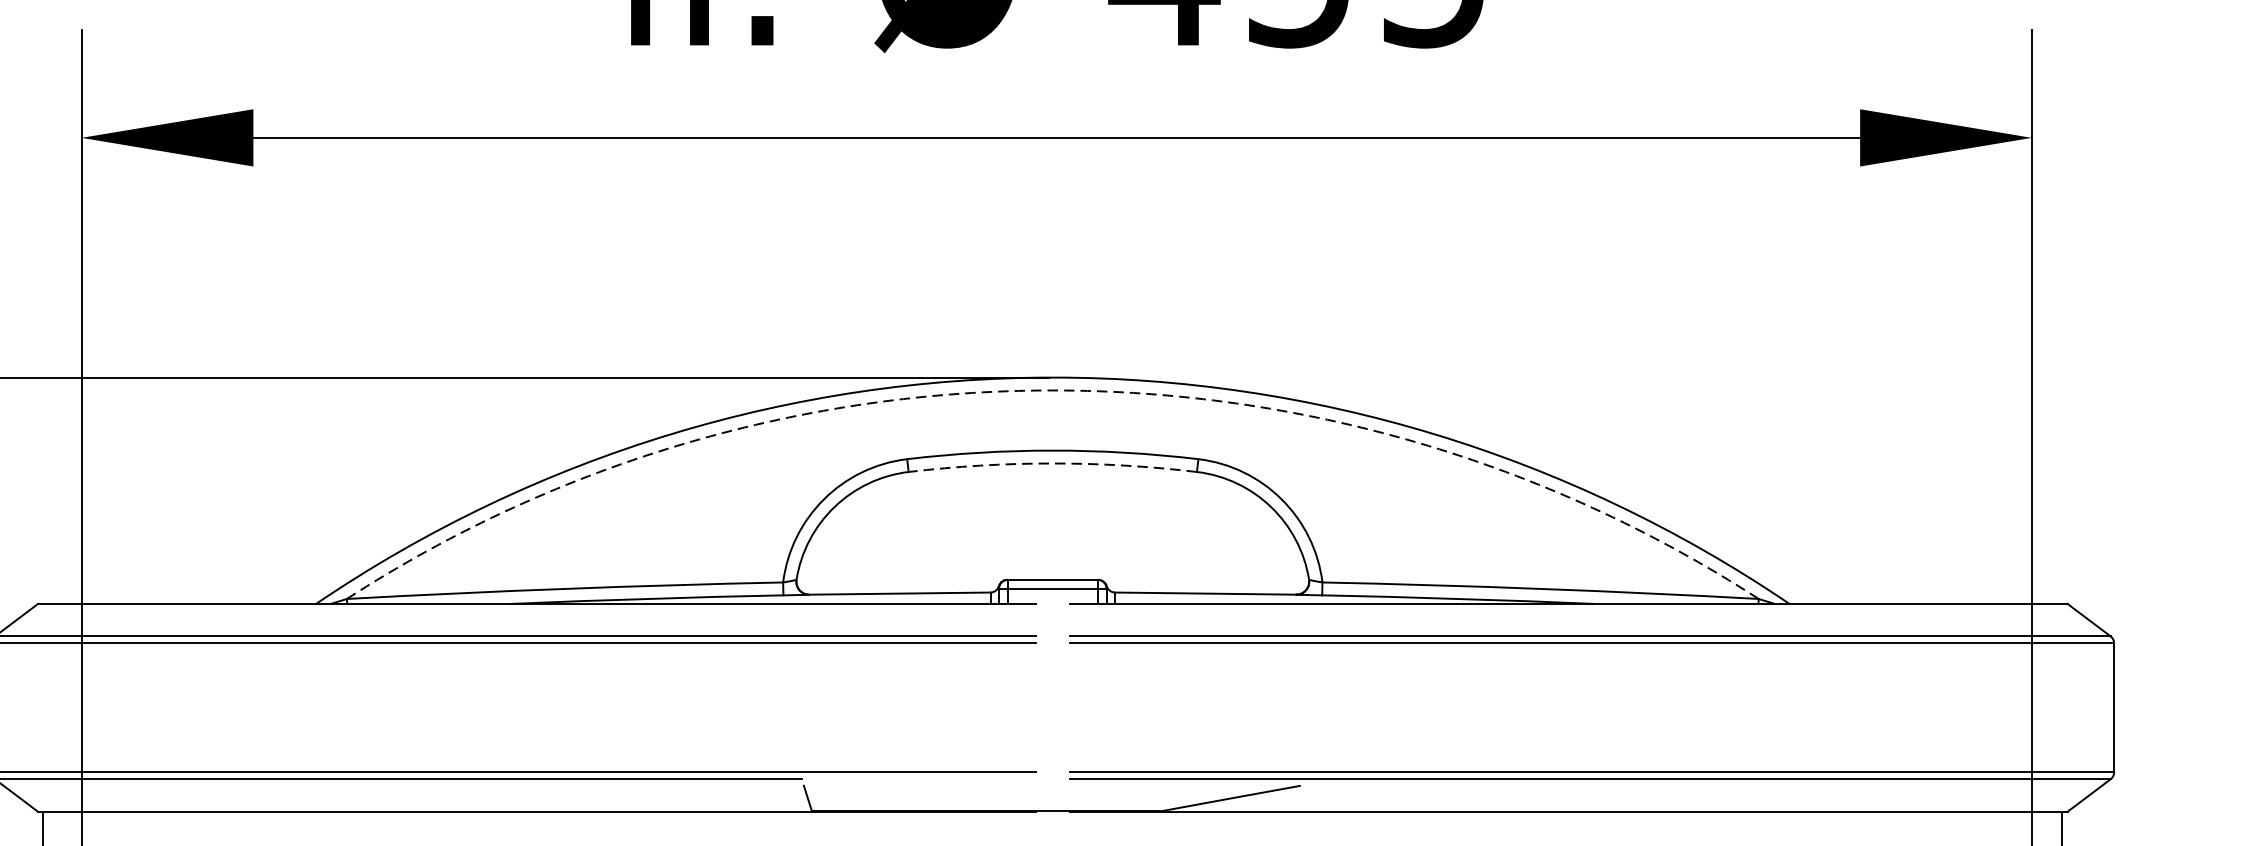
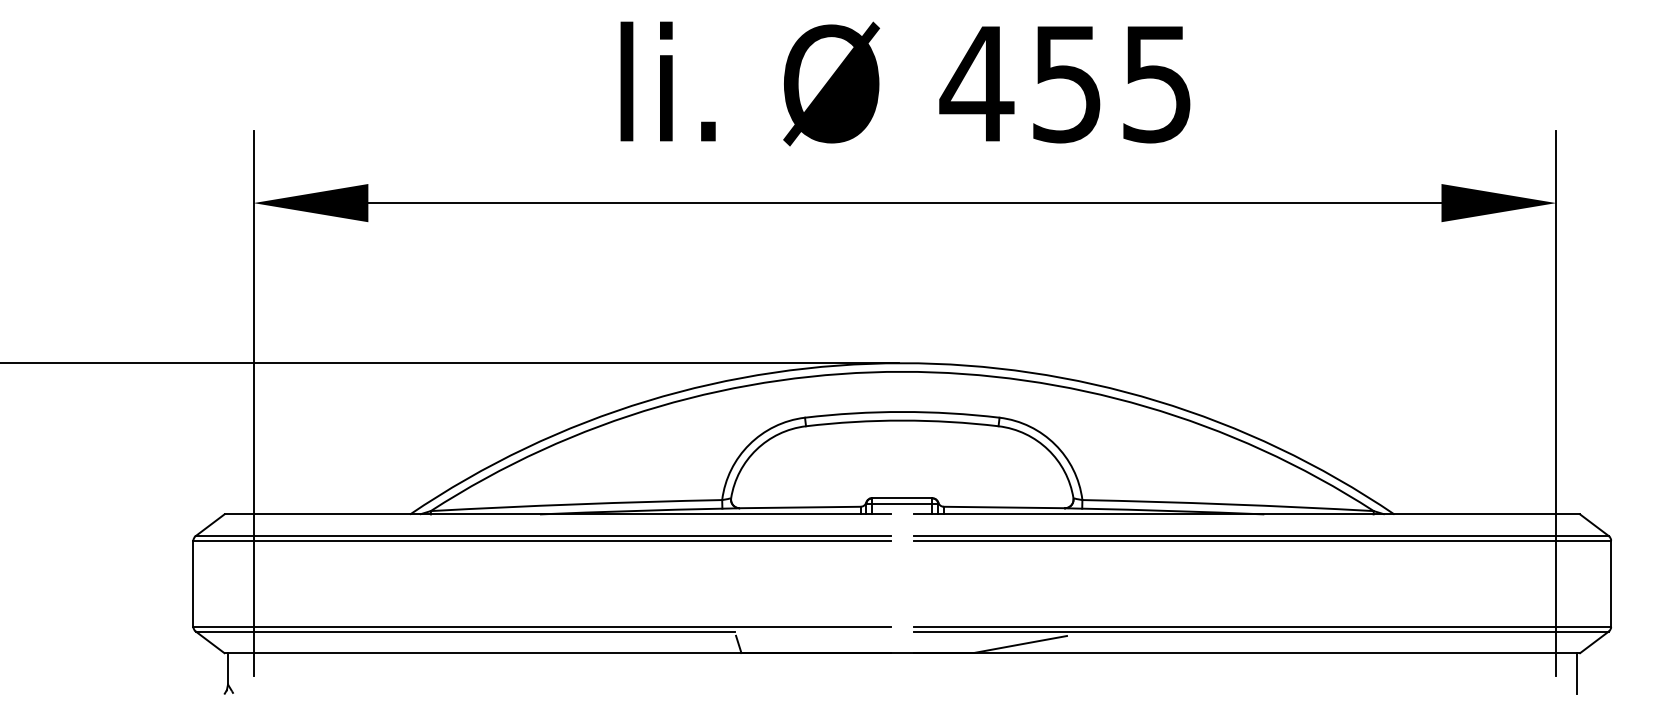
arc: (1053, 389) -> (902, 371), dashed -> solid
arc: (1053, 463) -> (902, 420), dashed -> solid

